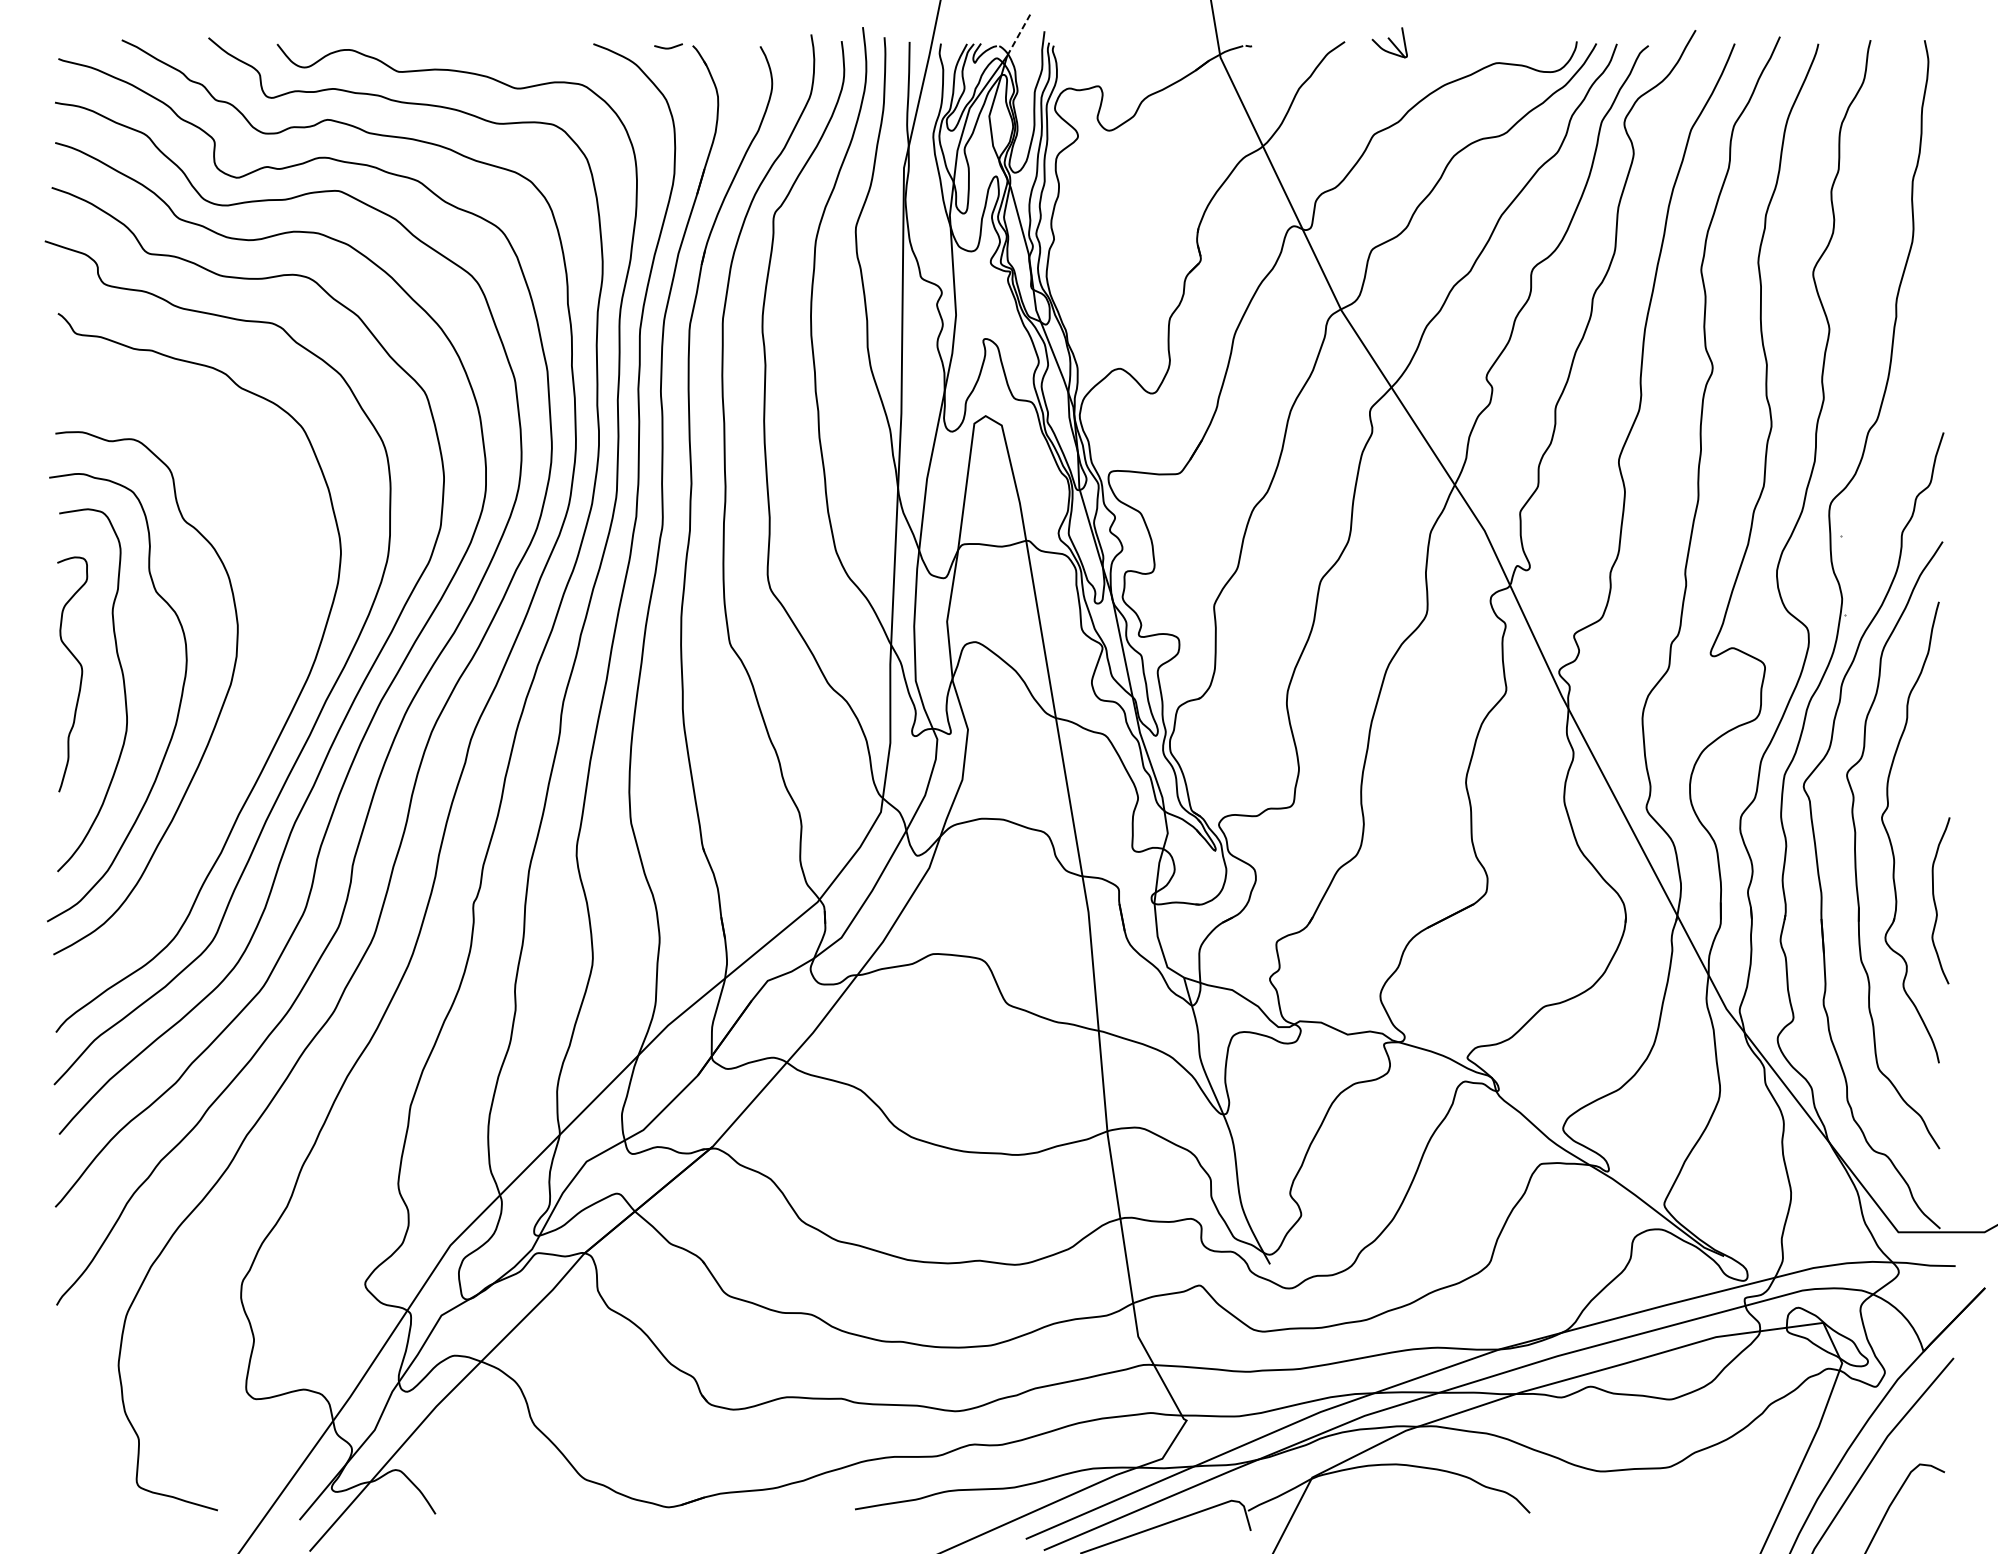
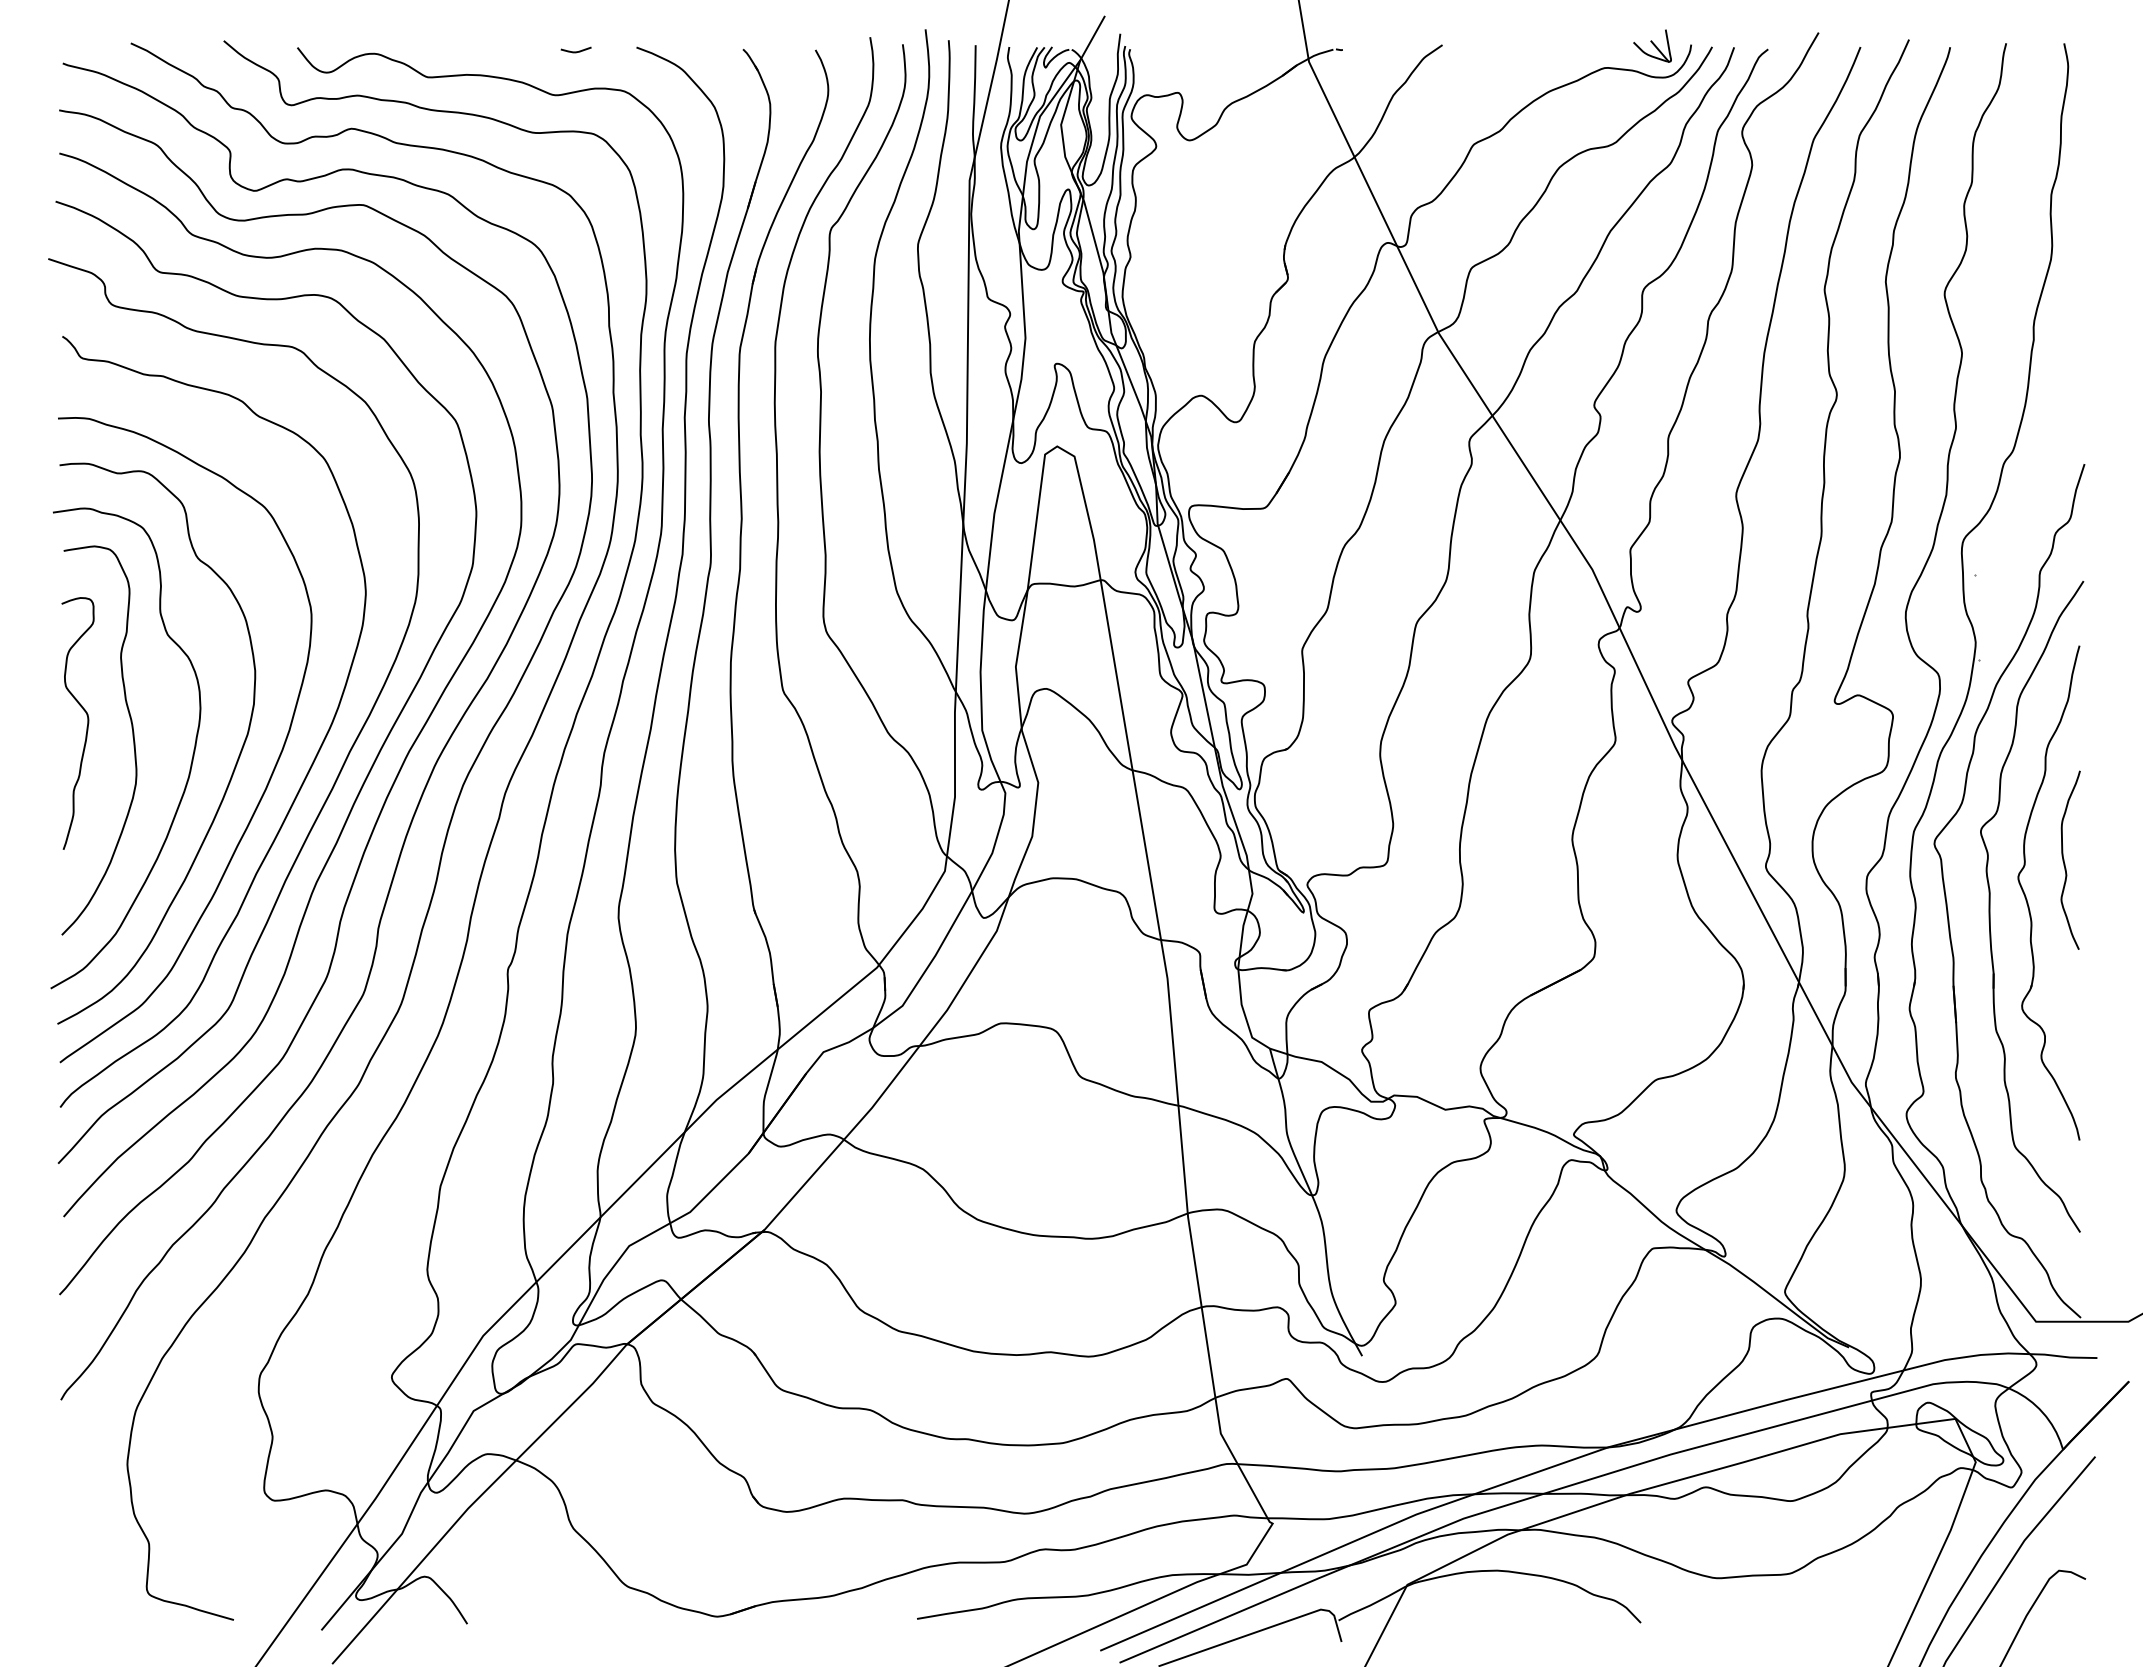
line: (1018, 34) -> (1092, 37), dashed -> solid
part: (1389, 42) -> (1652, 45), moved
curve: (667, 47) -> (575, 51), moved
curve: (251, 724) -> (269, 777), added
curve: (1935, 900) -> (2064, 859), moved

